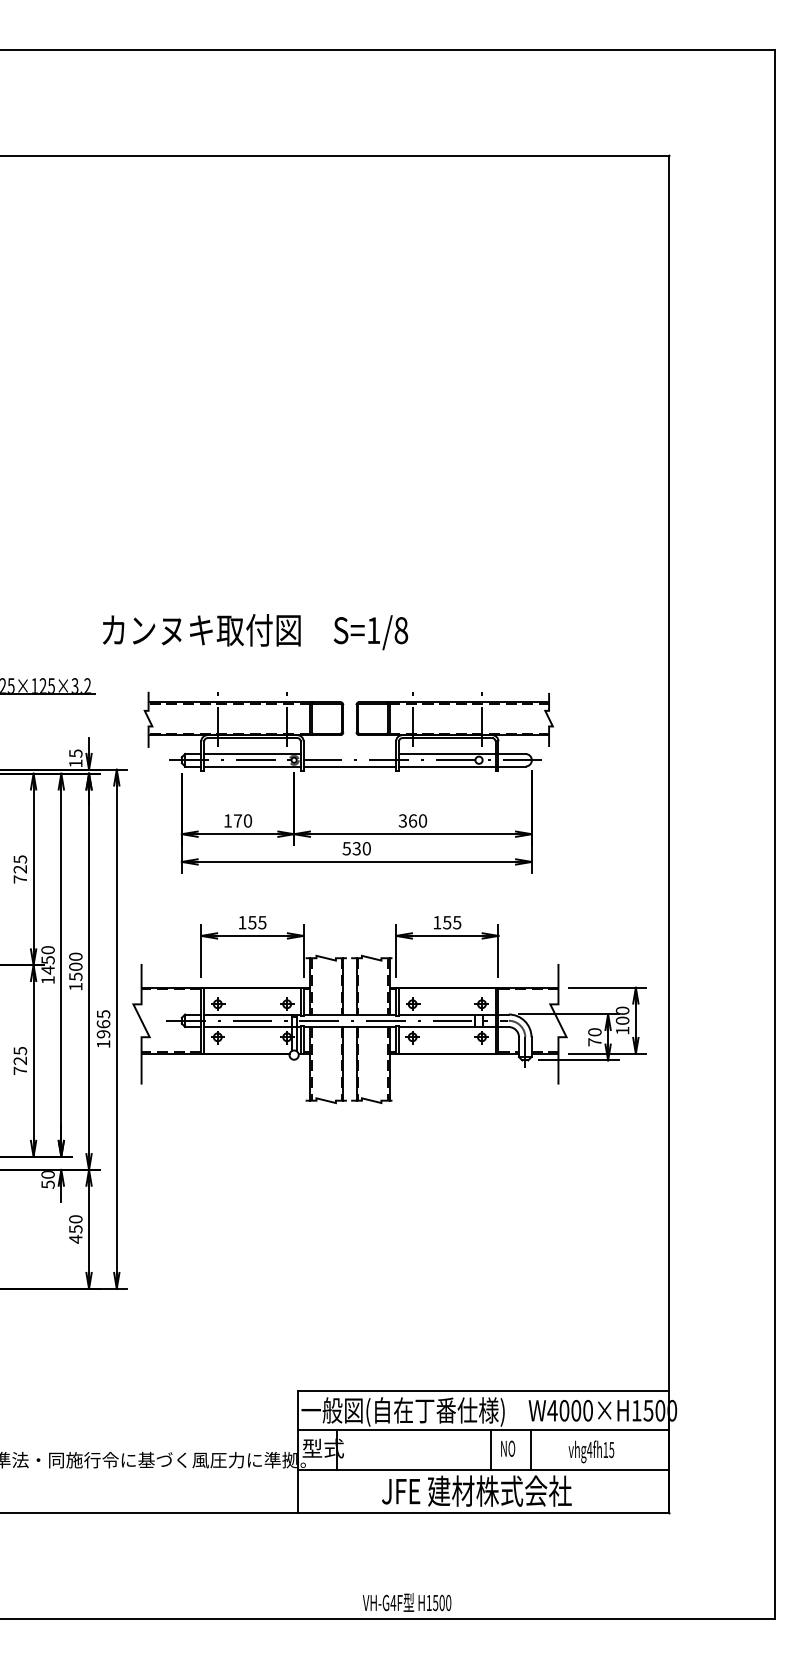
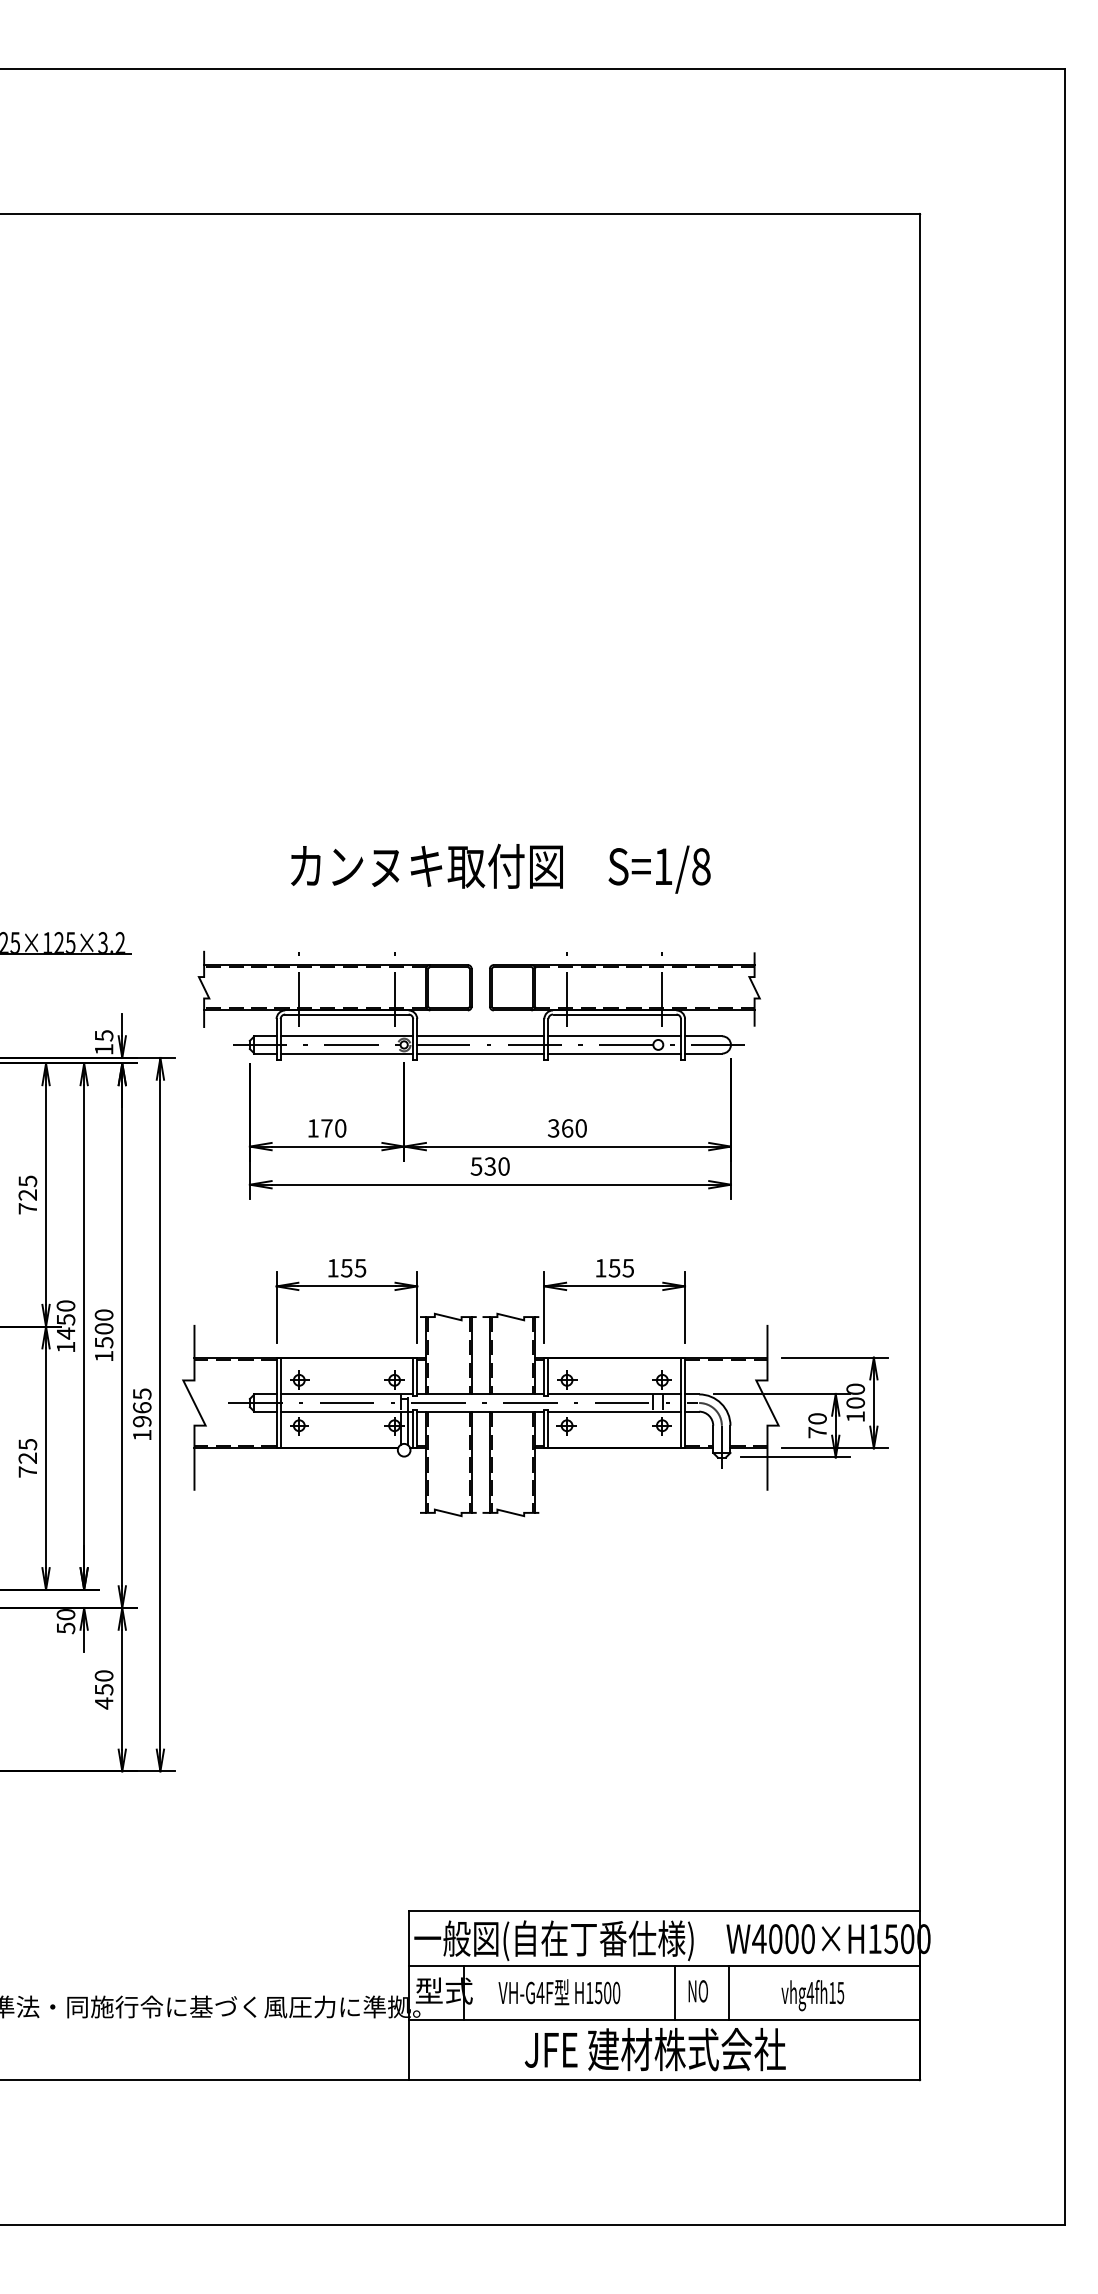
text: (255, 632) -> (500, 869), moved
line: (349, 753) -> (480, 1035), added
text: (406, 1602) -> (558, 1992), moved

